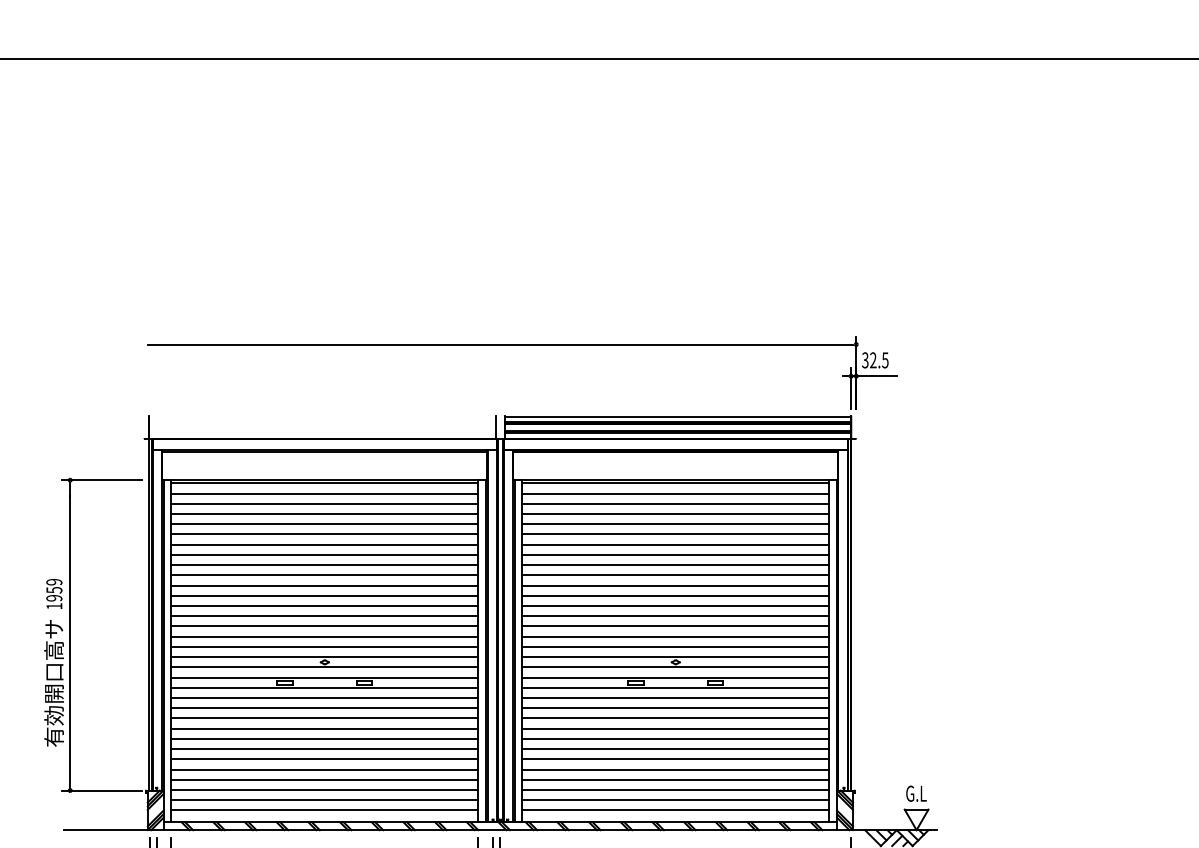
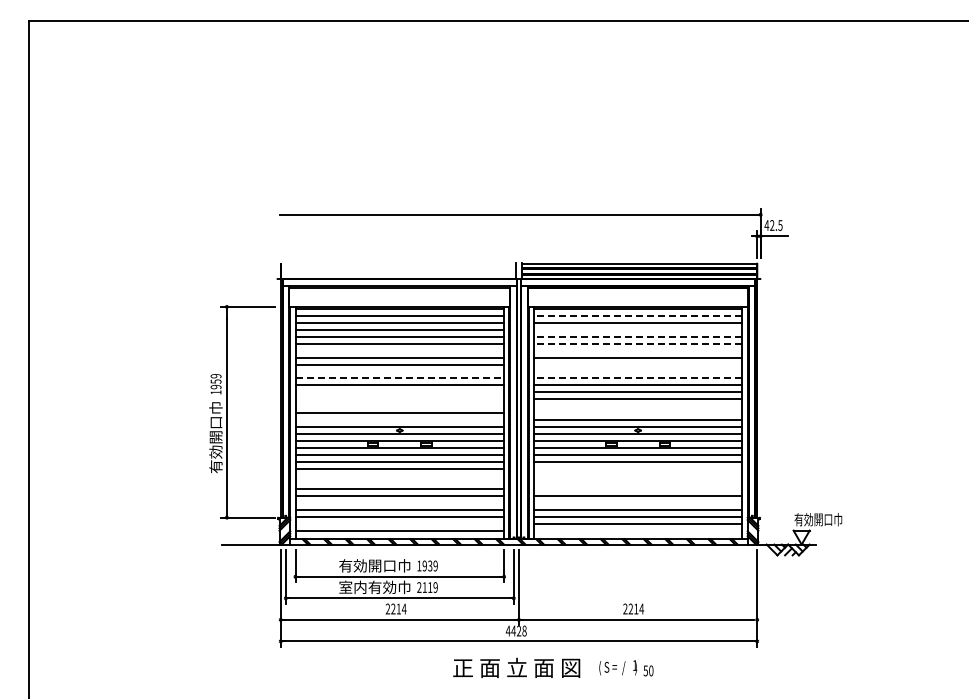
text: (864, 360) -> (766, 225), 32.5 -> 42.5
line: (674, 494) -> (637, 316), solid -> dashed
line: (674, 513) -> (637, 329), removed
line: (674, 523) -> (637, 336), solid -> dashed
line: (674, 534) -> (637, 343), solid -> dashed
line: (324, 544) -> (399, 350), removed
line: (674, 544) -> (637, 350), removed
line: (674, 565) -> (637, 364), removed
line: (324, 575) -> (399, 371), removed
line: (674, 575) -> (637, 371), removed
line: (325, 585) -> (400, 378), solid -> dashed
line: (674, 585) -> (637, 378), solid -> dashed
line: (324, 606) -> (399, 392), removed
line: (324, 616) -> (399, 399), removed
line: (324, 626) -> (399, 406), removed
line: (674, 626) -> (637, 406), removed
line: (674, 637) -> (637, 413), removed
line: (324, 647) -> (399, 420), removed
text: (53, 682) -> (215, 444), 有効開口高サ -> 有効開口巾
line: (674, 718) -> (637, 468), removed
line: (324, 728) -> (399, 475), removed
line: (674, 728) -> (637, 475), removed
line: (324, 738) -> (399, 482), removed
line: (674, 738) -> (637, 482), removed
line: (674, 749) -> (637, 489), removed
line: (324, 769) -> (399, 503), removed
line: (674, 769) -> (637, 503), removed
text: (941, 793) -> (818, 519), G.L -> 有効開口巾
line: (324, 800) -> (399, 524), removed
line: (674, 810) -> (637, 531), removed

